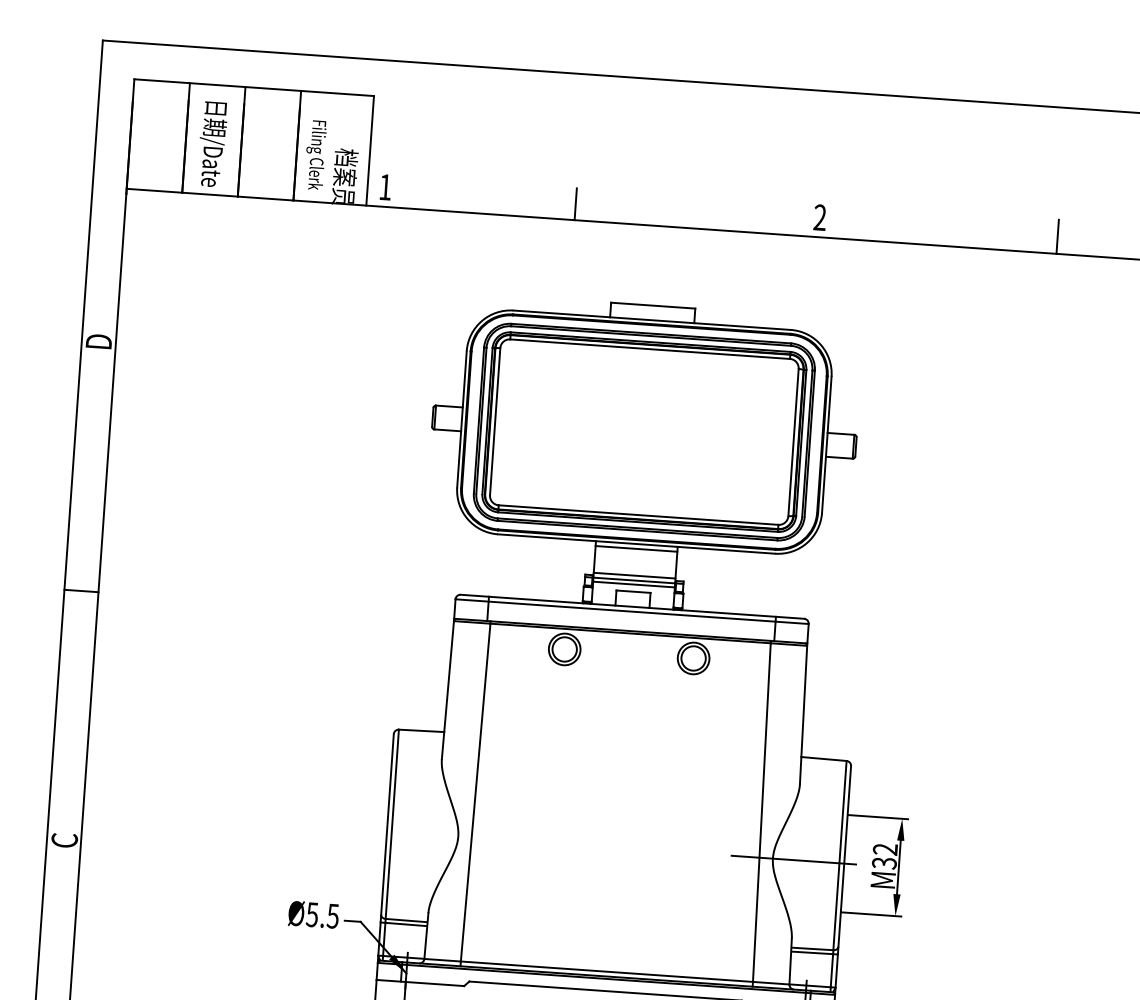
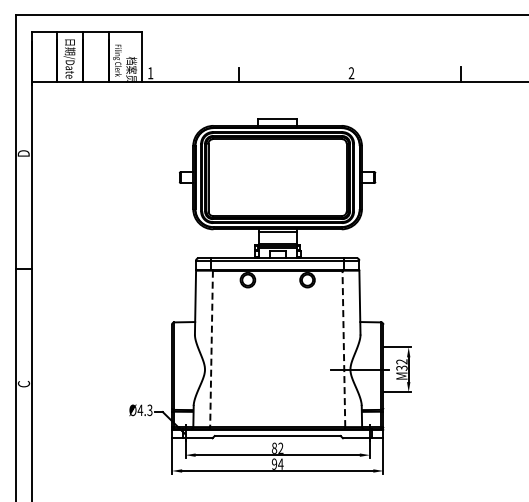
line: (475, 793) -> (211, 349), solid -> dashed
line: (761, 811) -> (343, 348), solid -> dashed
text: (321, 915) -> (144, 410), Ø5.5 -> Ø4.3

